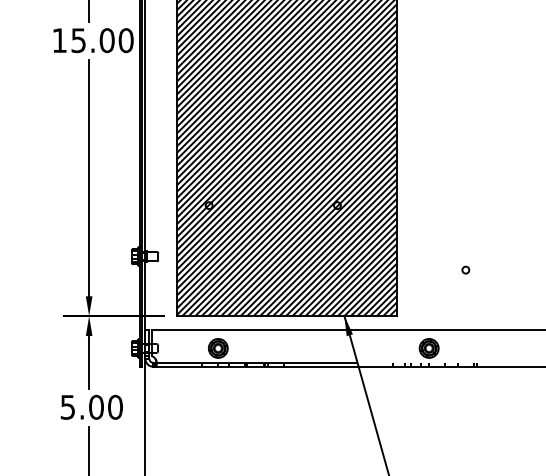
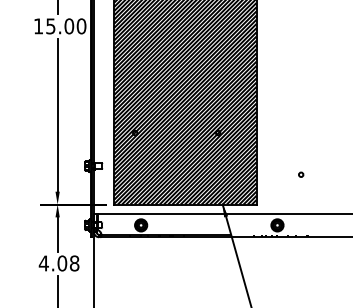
text: (90, 407) -> (58, 263), 5.00 -> 4.08

